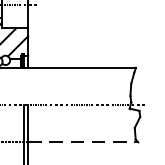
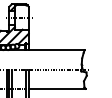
line: (83, 141) -> (57, 88), dashed -> solid

